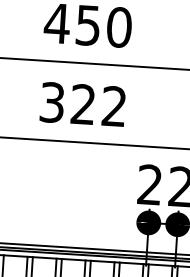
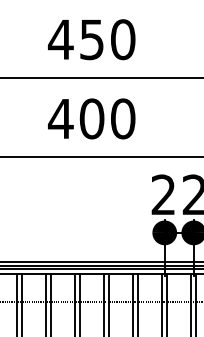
text: (82, 104) -> (91, 118), 322 -> 400

